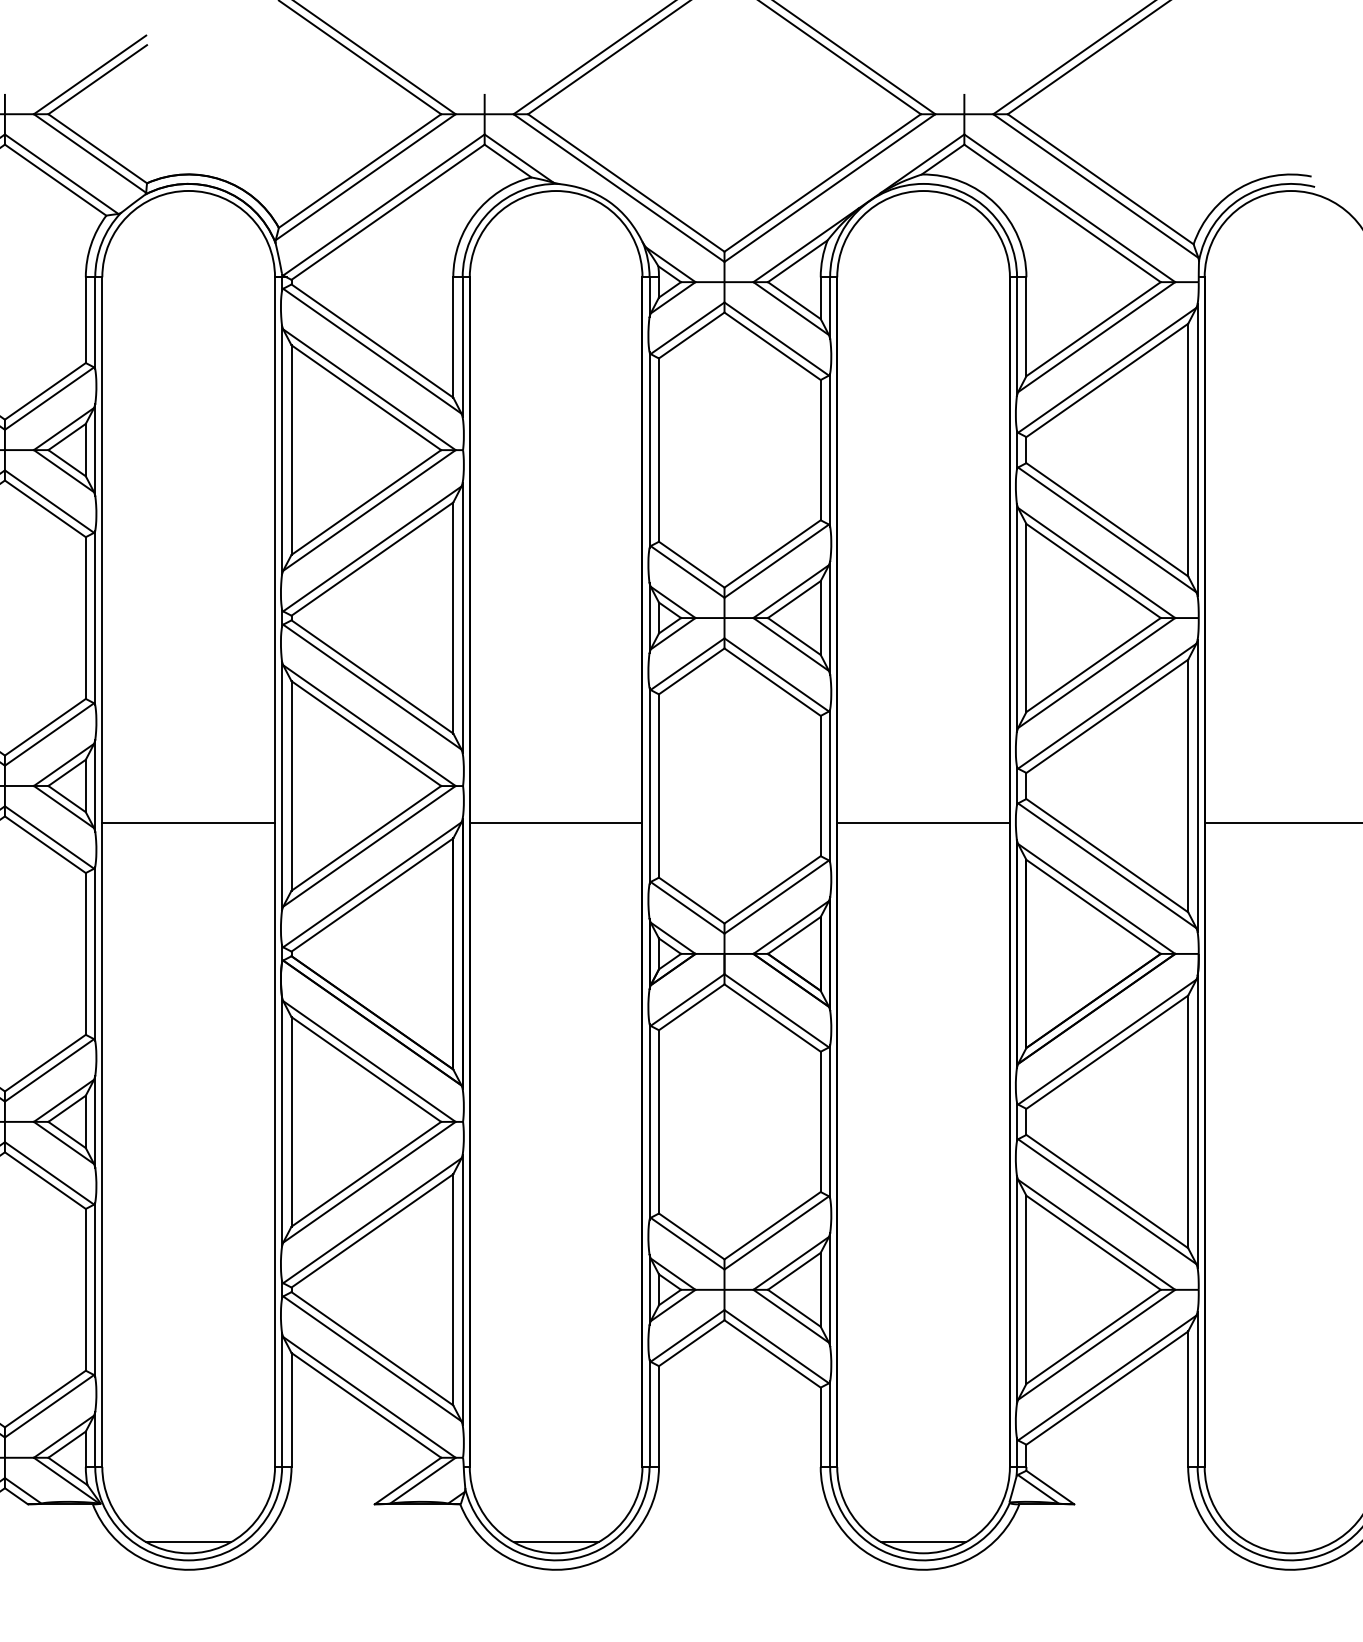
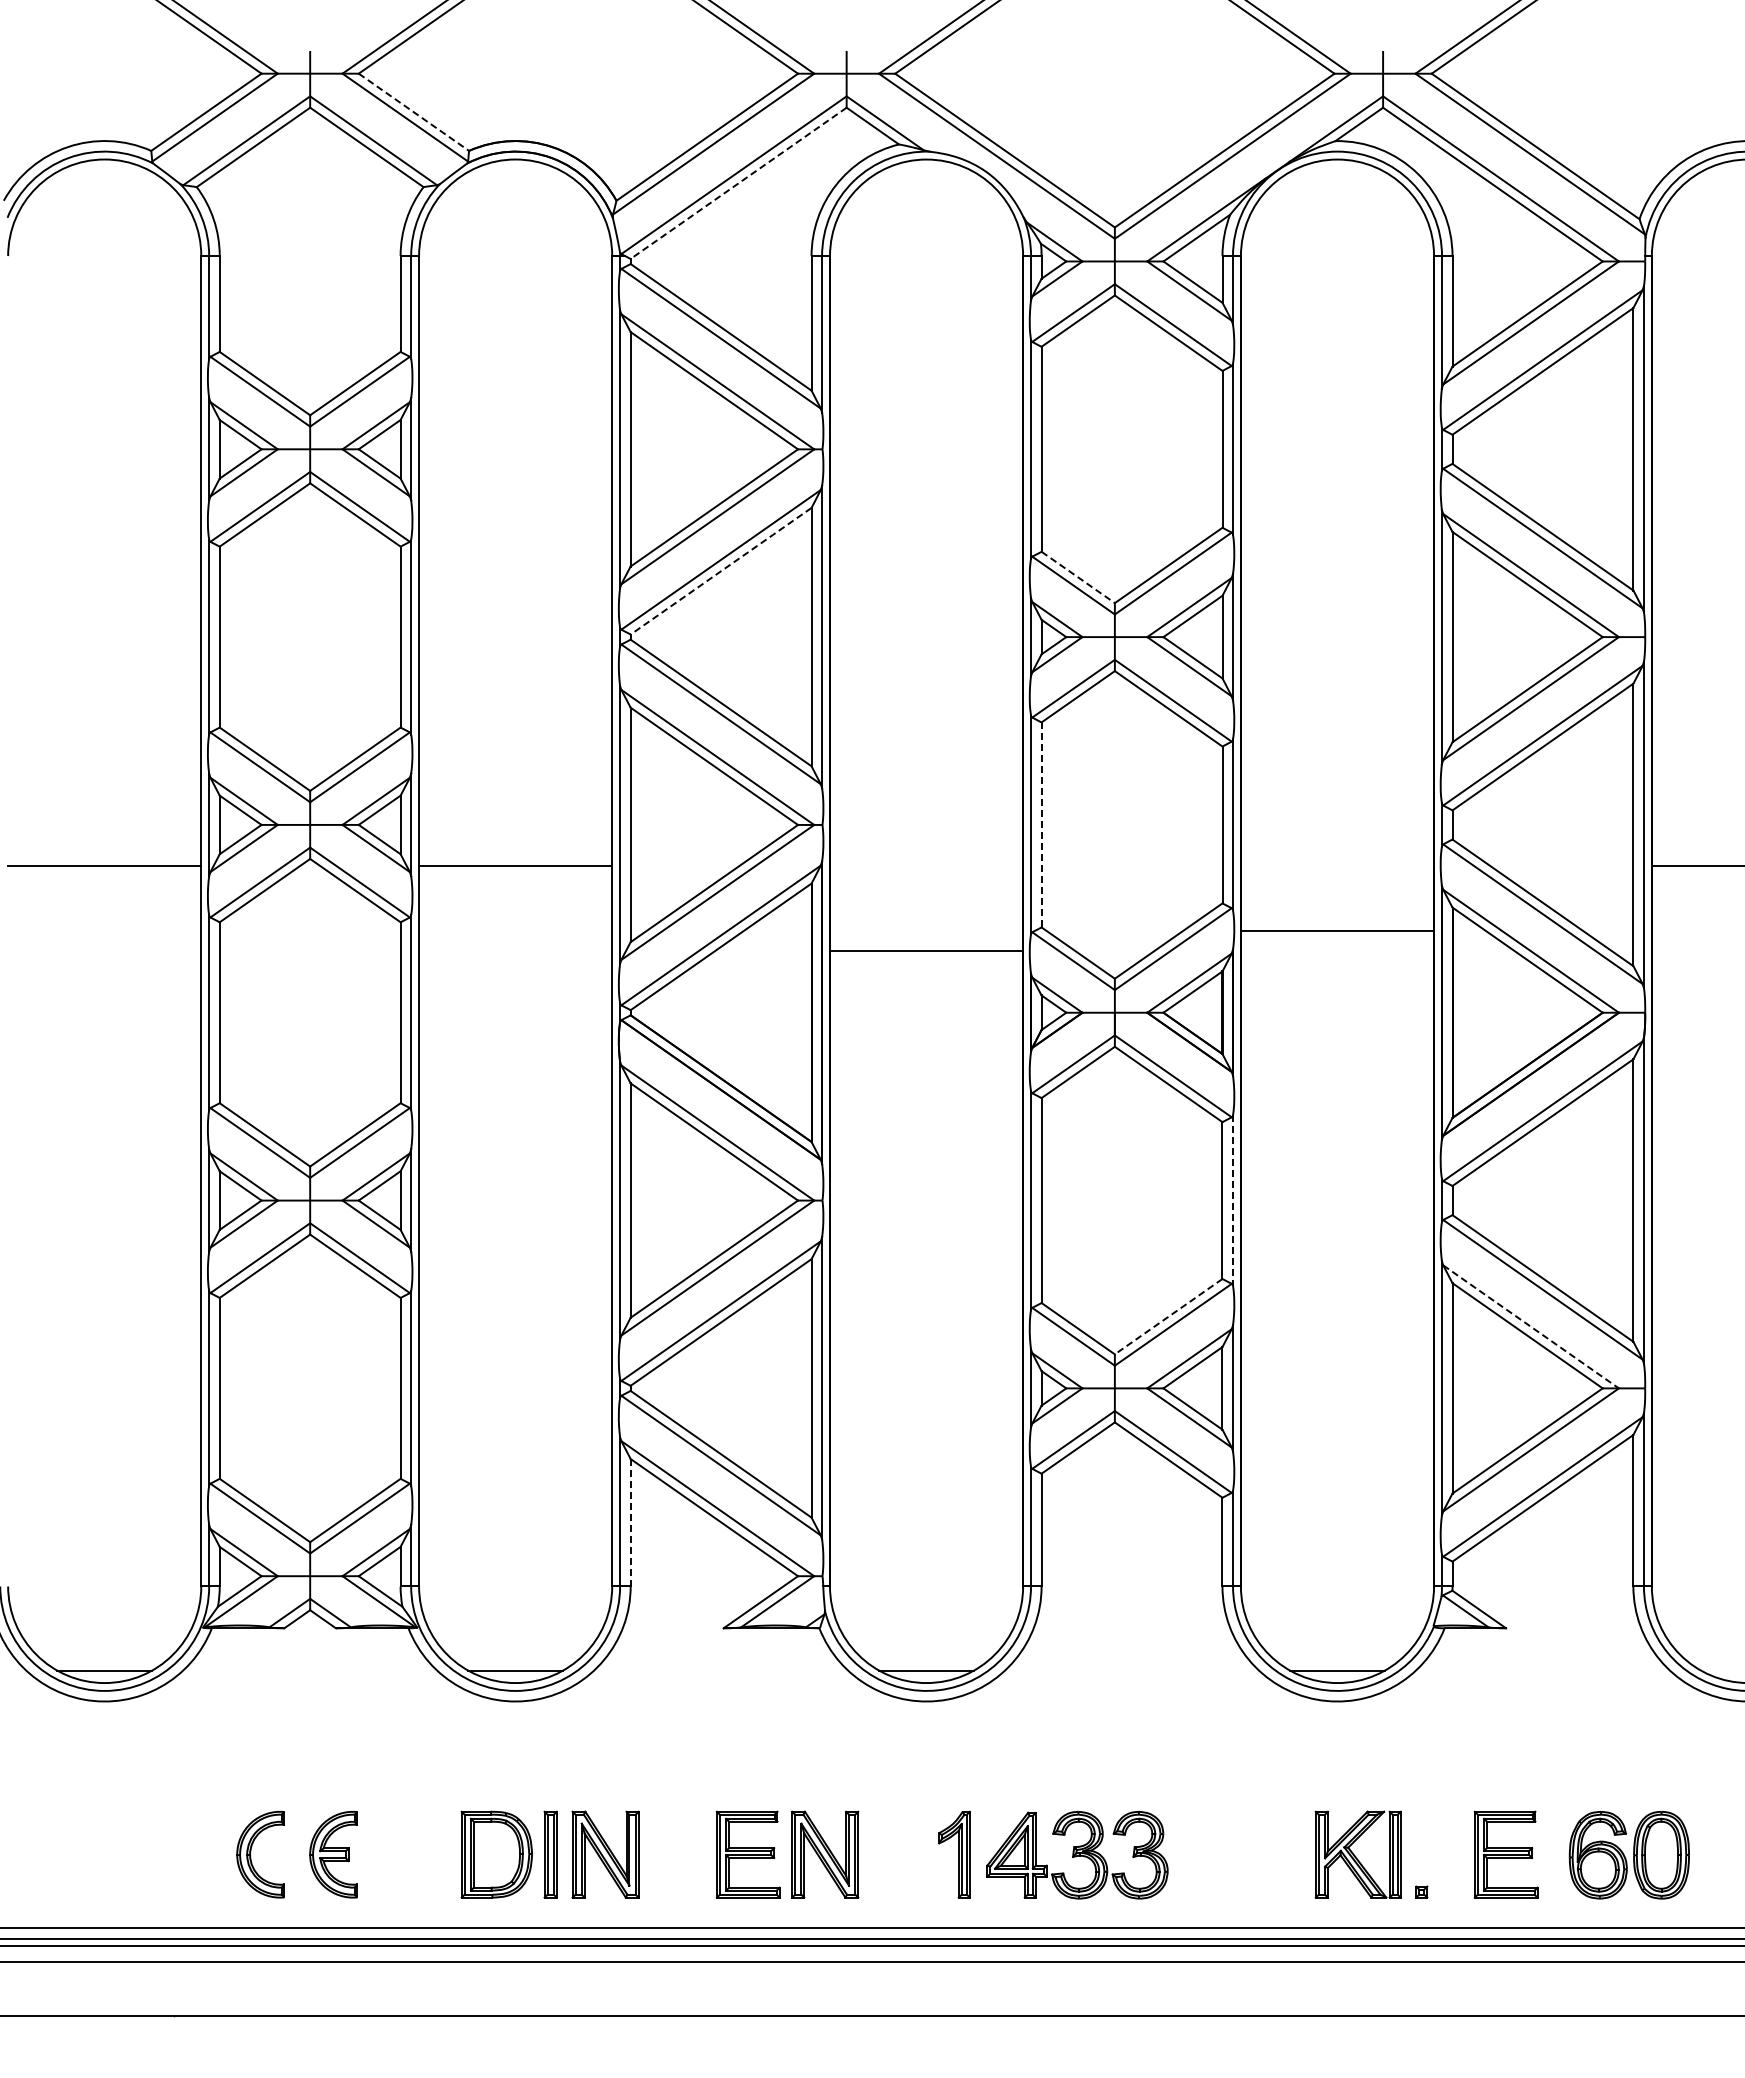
line: (98, 148) -> (414, 112), solid -> dashed
line: (387, 212) -> (738, 183), solid -> dashed
line: (371, 559) -> (720, 571), solid -> dashed
line: (691, 564) -> (1078, 577), solid -> dashed
line: (658, 785) -> (1041, 824), solid -> dashed
line: (556, 822) -> (926, 950), moved
line: (923, 822) -> (1337, 930), moved
line: (830, 1122) -> (1233, 1201), solid -> dashed
line: (772, 1225) -> (1168, 1316), solid -> dashed
line: (1097, 1235) -> (1531, 1327), solid -> dashed
line: (291, 1409) -> (630, 1522), solid -> dashed

